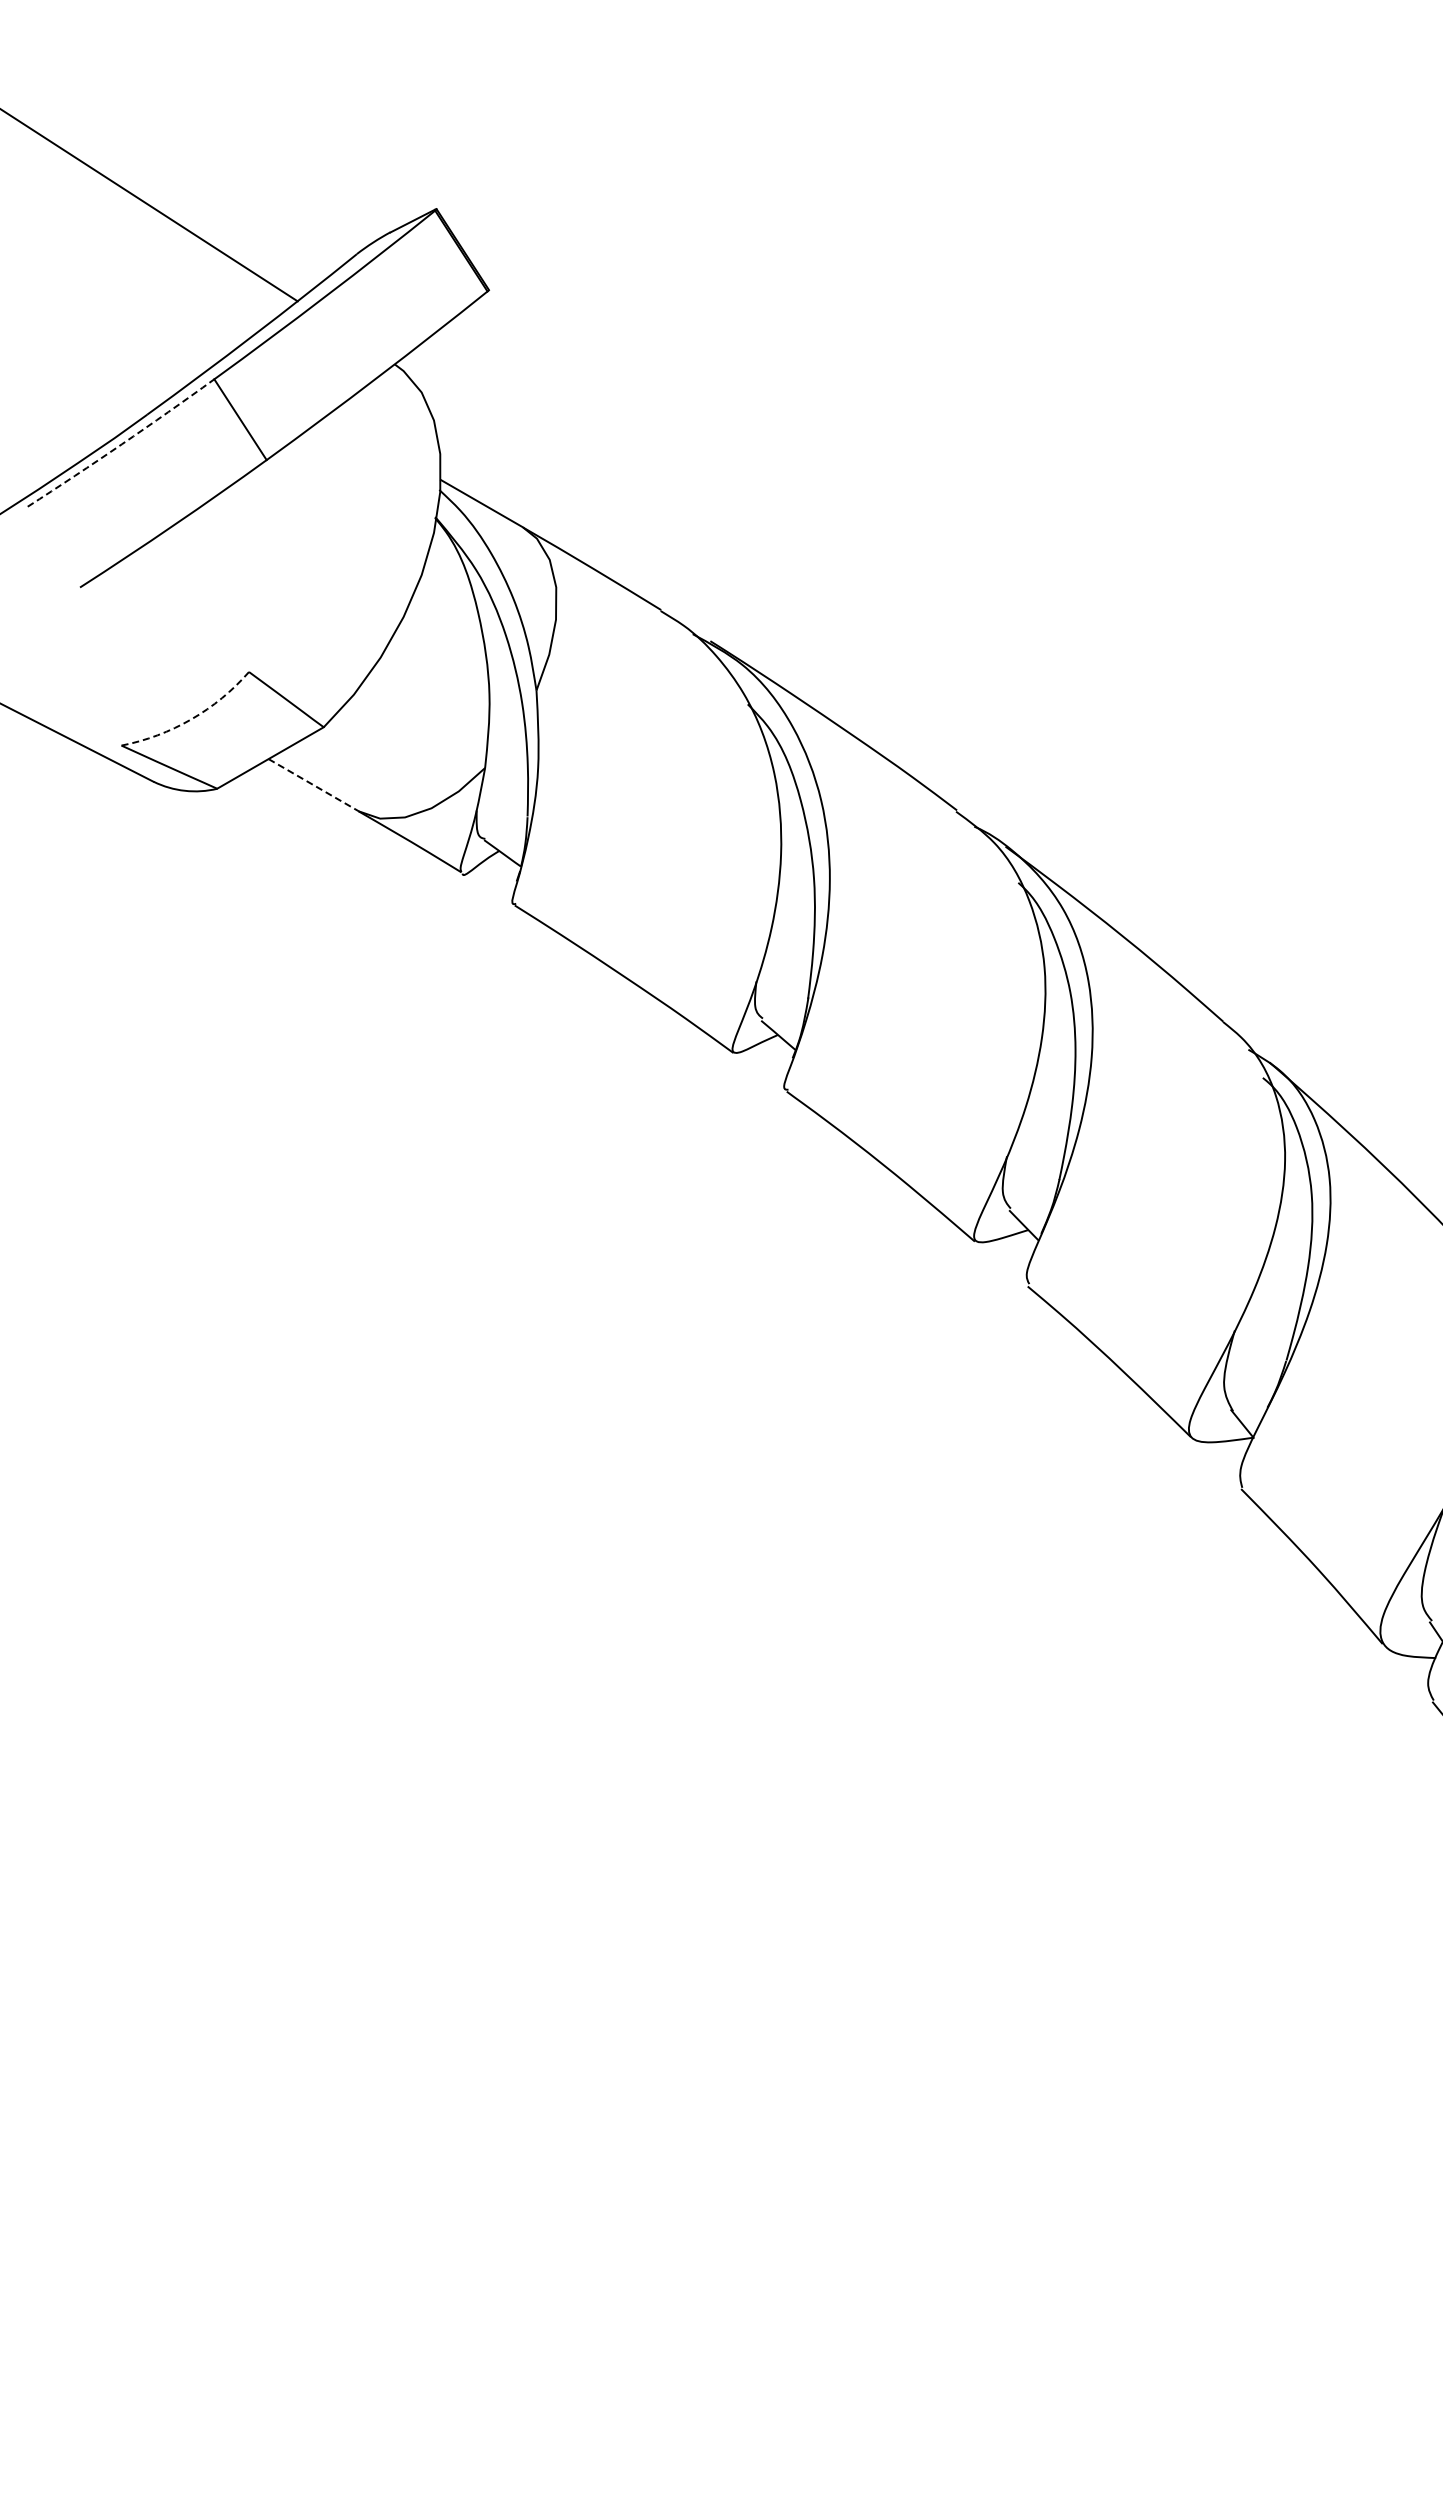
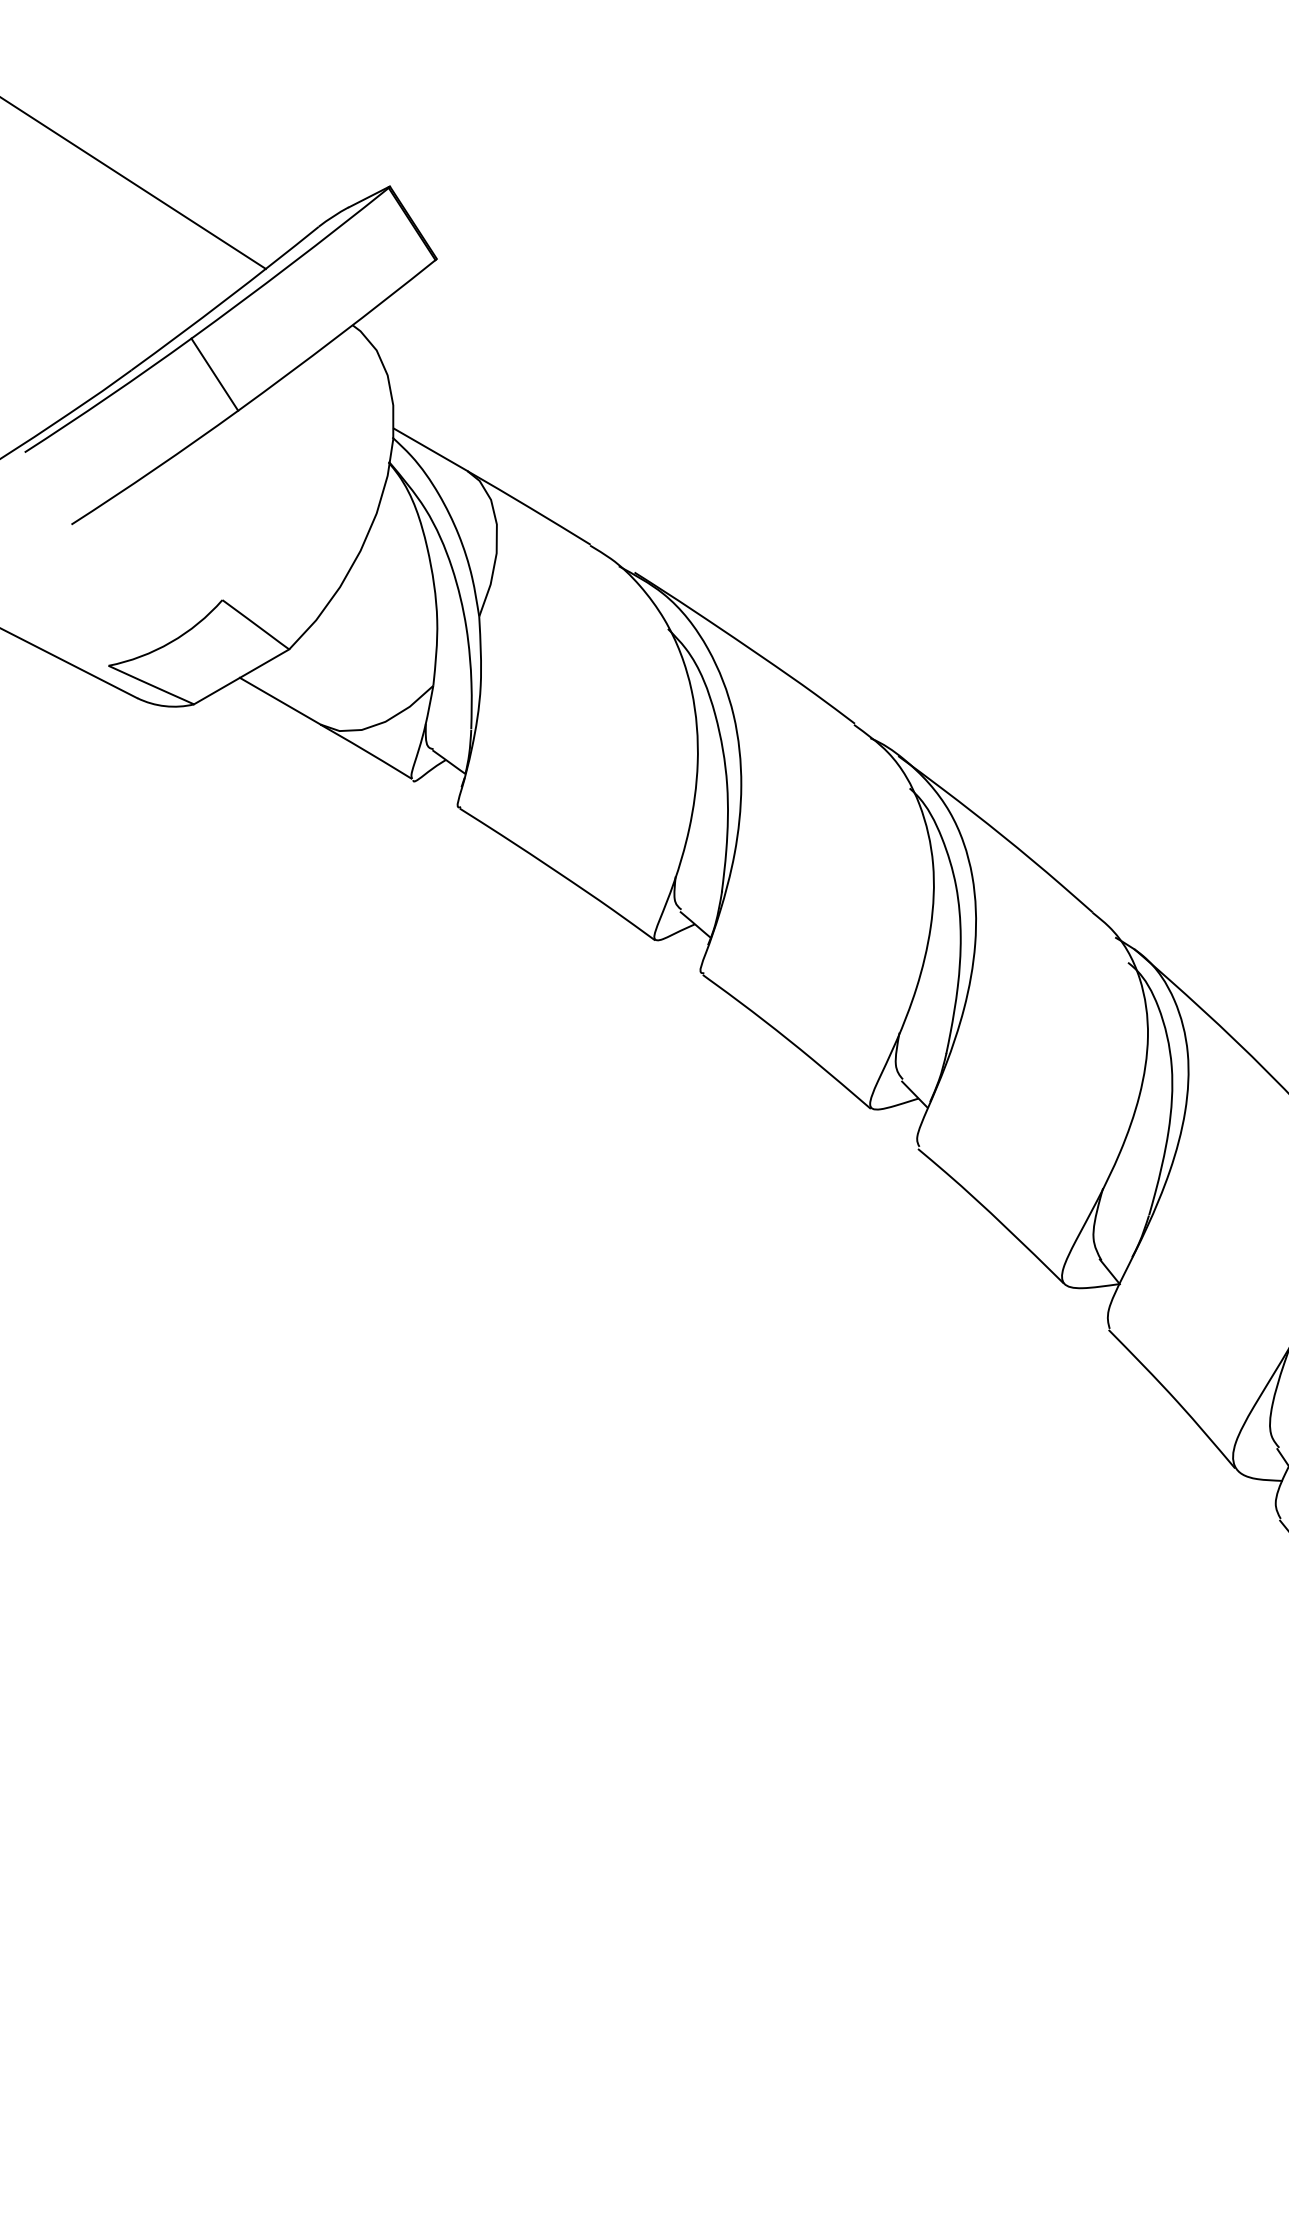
arc: (121, 444) -> (108, 396), dashed -> solid
arc: (191, 719) -> (171, 642), dashed -> solid
line: (314, 785) -> (280, 701), dashed -> solid

